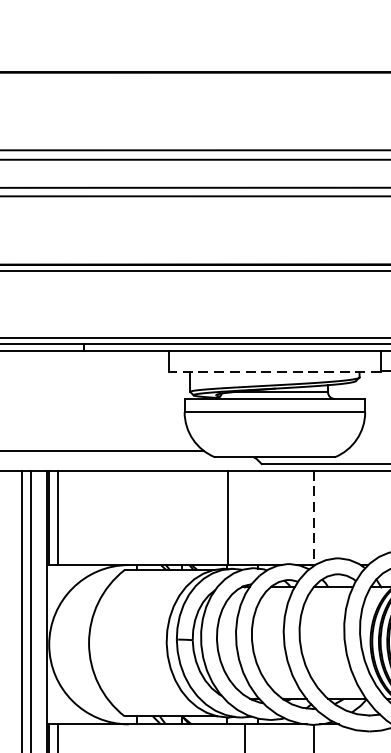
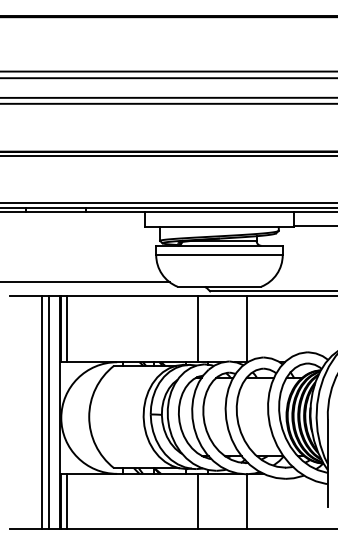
line: (273, 372) -> (218, 227), dashed -> solid
line: (227, 518) -> (198, 329), moved
line: (313, 518) -> (246, 329), dashed -> solid

